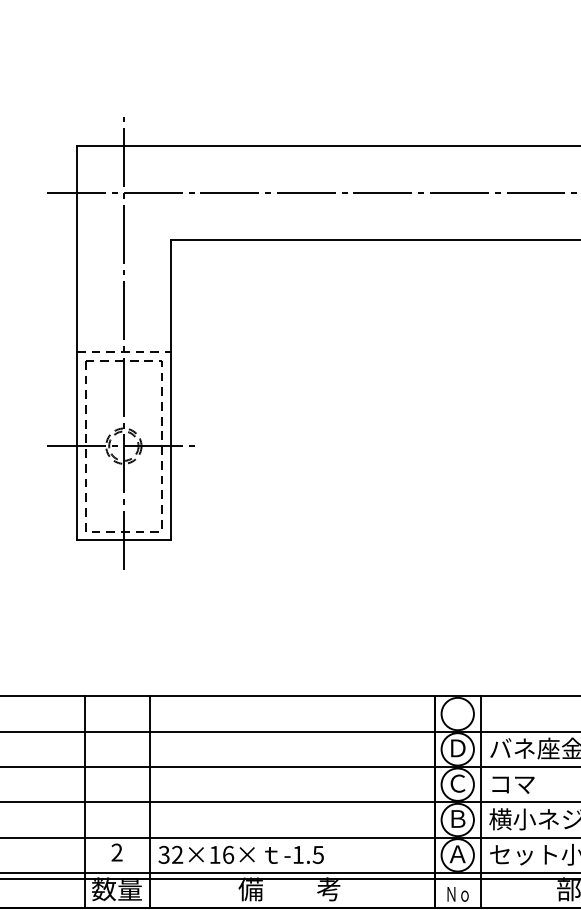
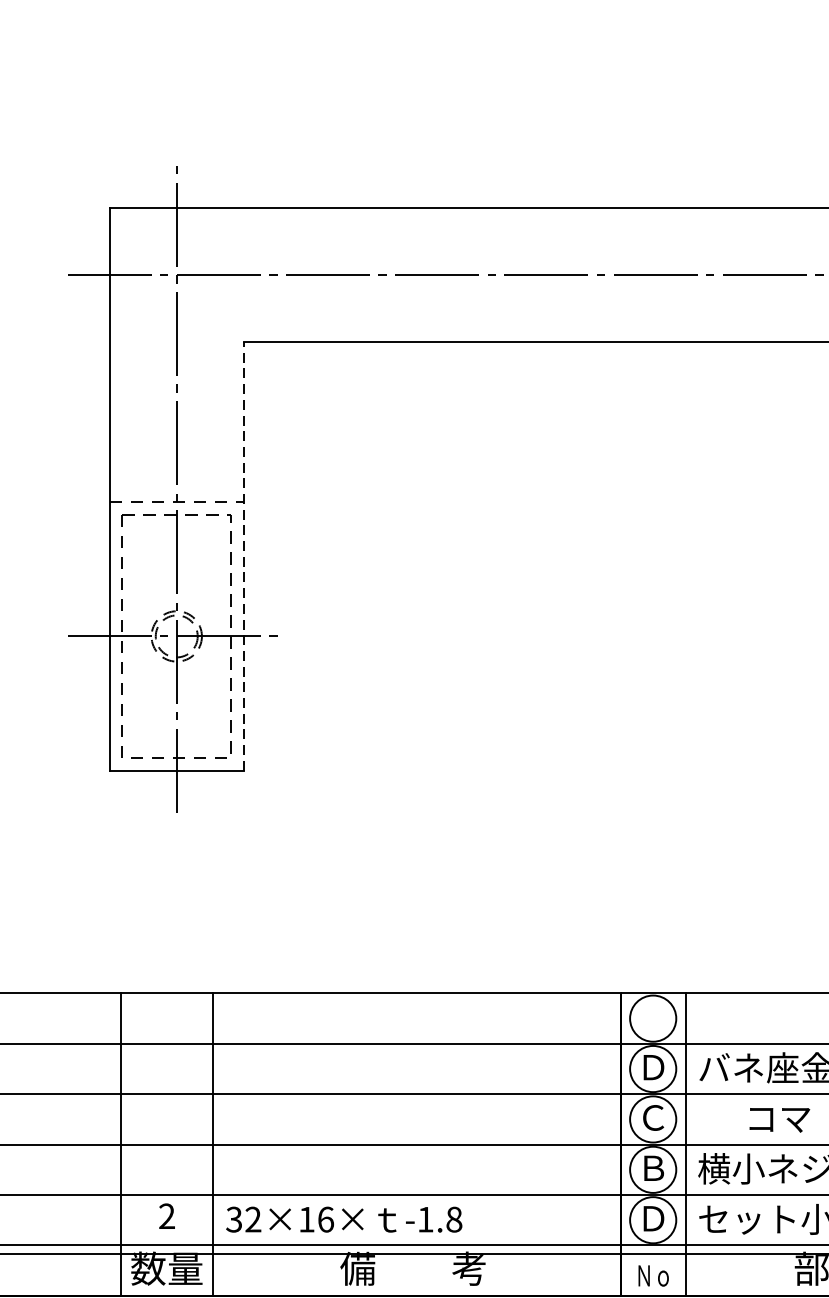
line: (170, 389) -> (243, 555), solid -> dashed
text: (513, 784) -> (779, 1119), moved
text: (317, 854) -> (453, 1219), -1.5 -> -1.8
text: (457, 854) -> (652, 1219), Ａ -> Ｄ

